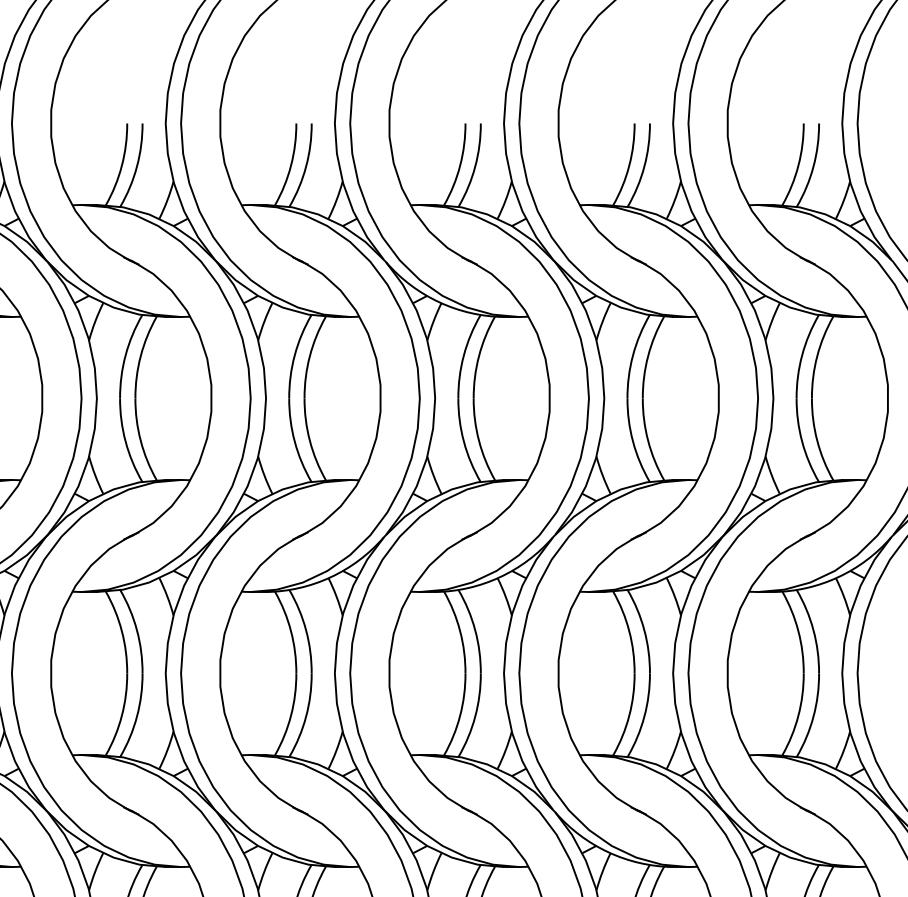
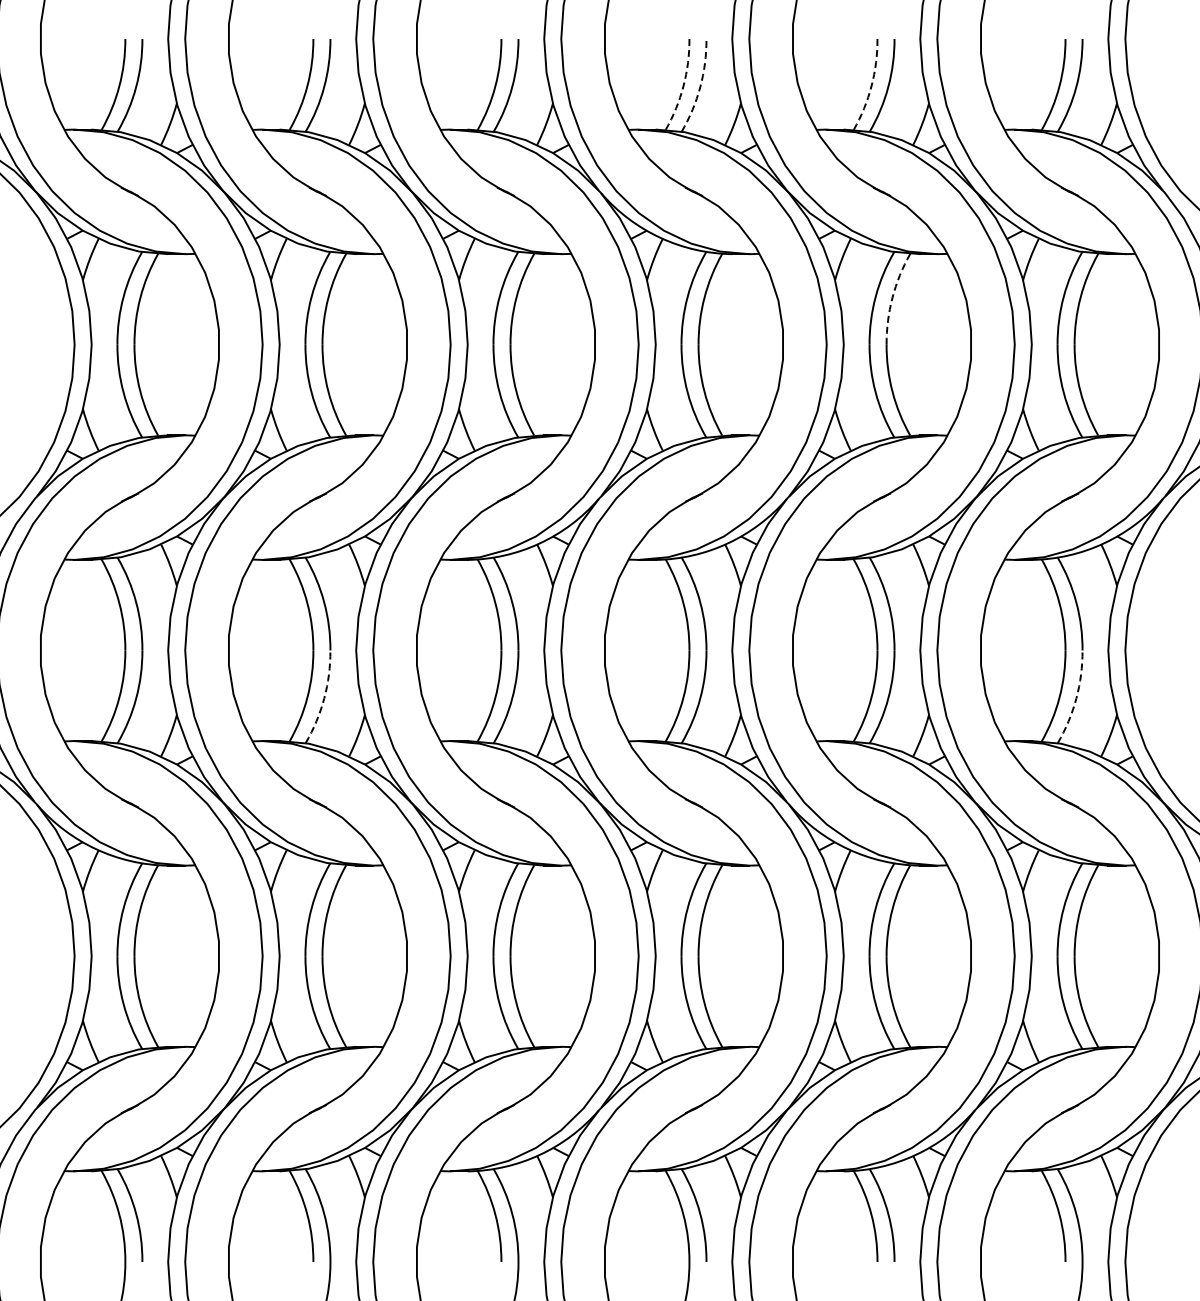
arc: (460, 166) -> (683, 86), solid -> dashed
arc: (629, 166) -> (871, 86), solid -> dashed
arc: (475, 167) -> (700, 87), solid -> dashed
arc: (648, 355) -> (892, 297), solid -> dashed
arc: (137, 716) -> (324, 698), solid -> dashed
arc: (813, 716) -> (1076, 698), solid -> dashed

